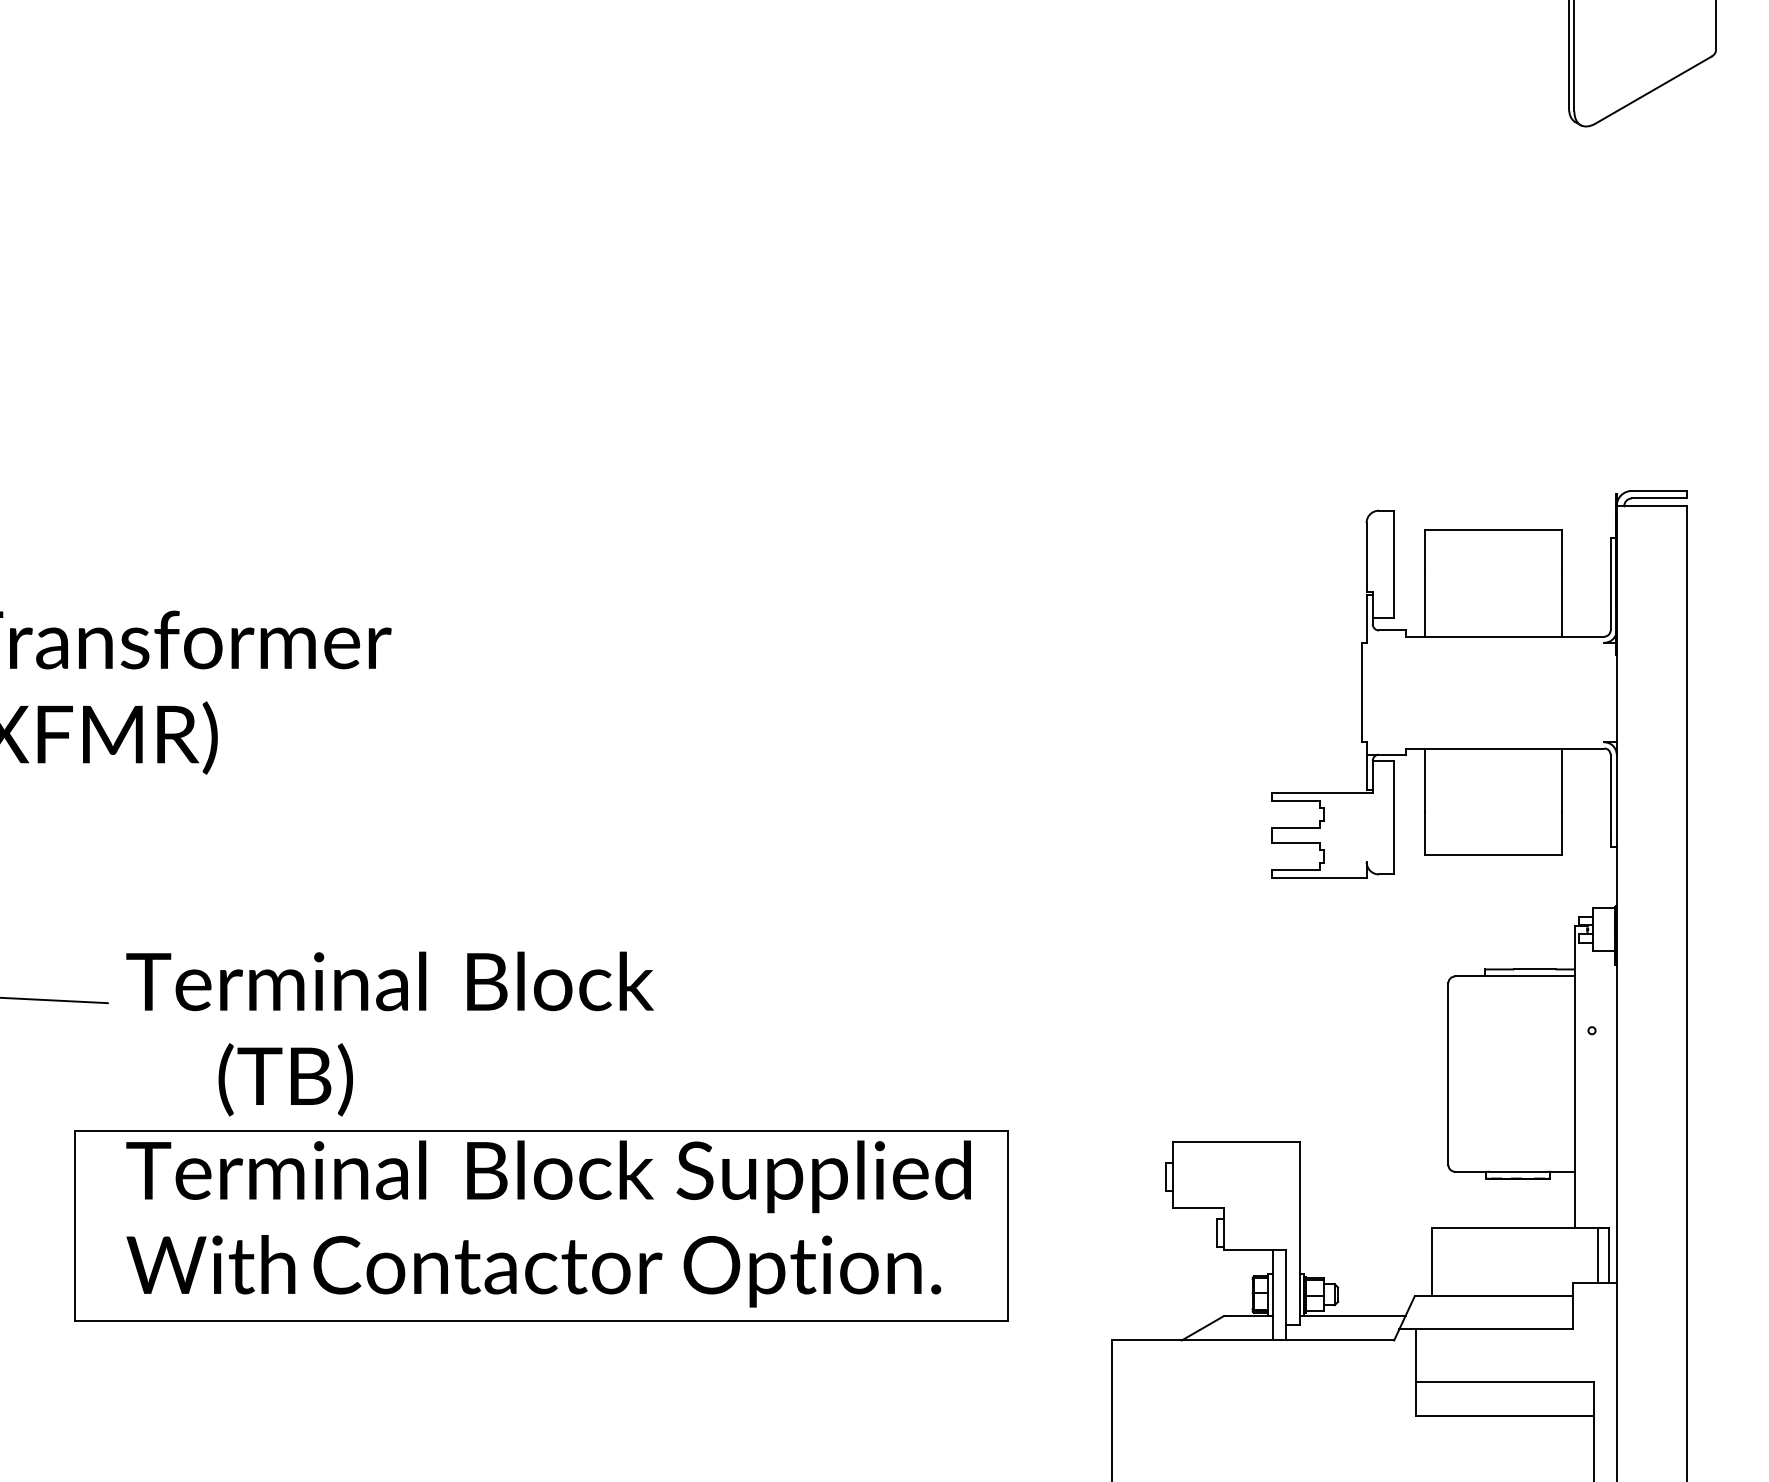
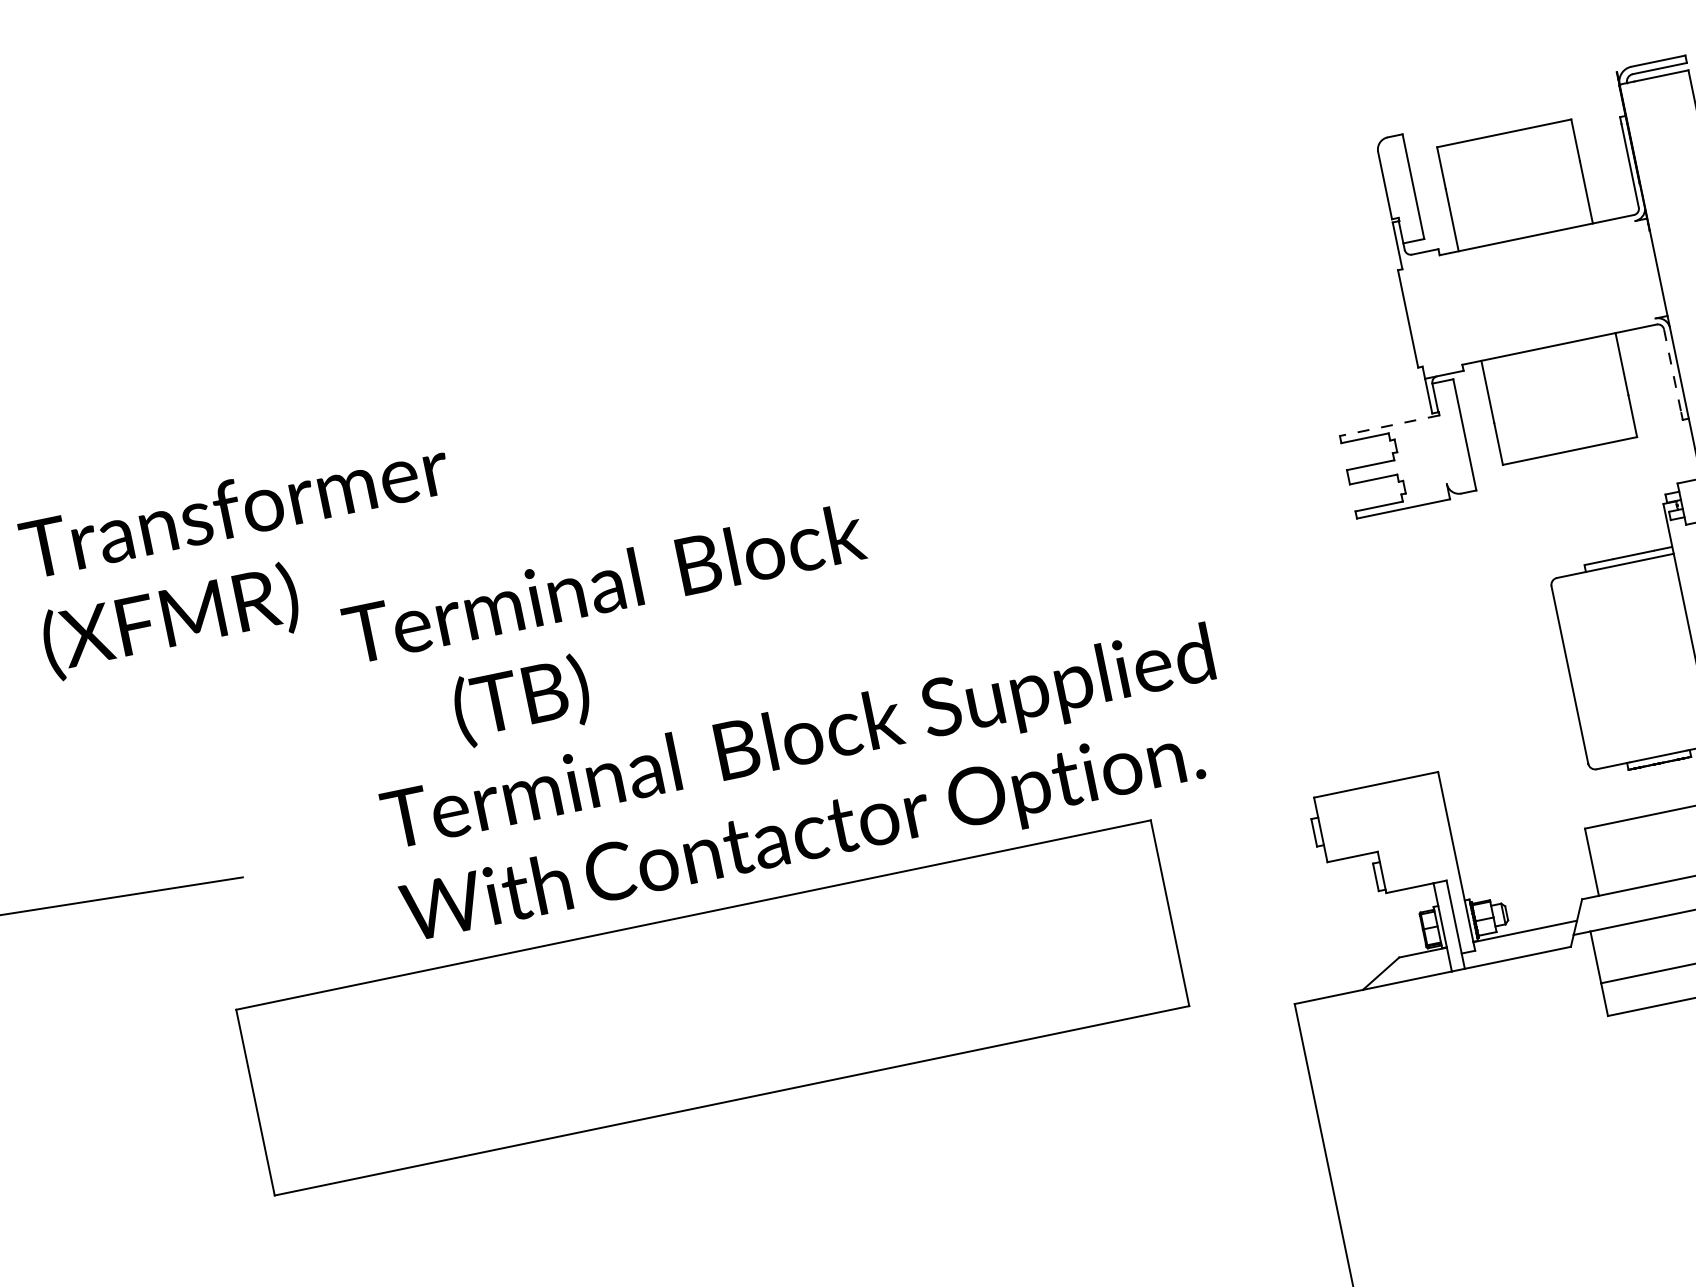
line: (1322, 793) -> (1389, 425), solid -> dashed
line: (1610, 797) -> (1672, 371), solid -> dashed
text: (548, 1129) -> (789, 696), moved

